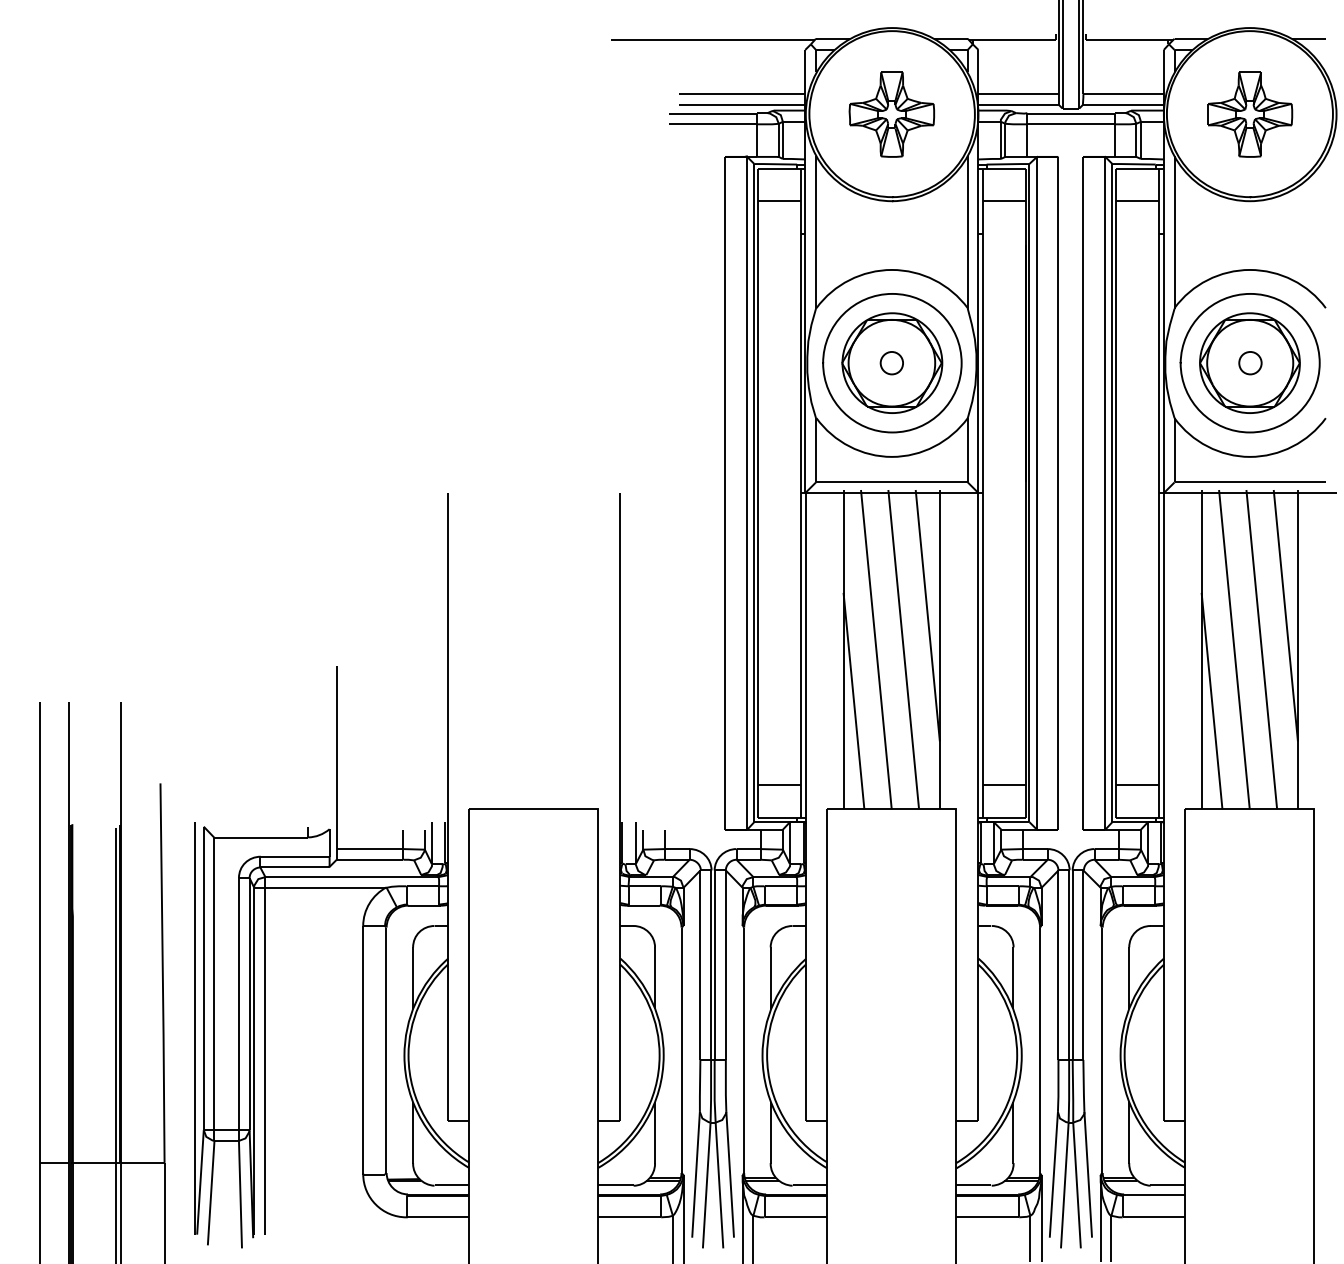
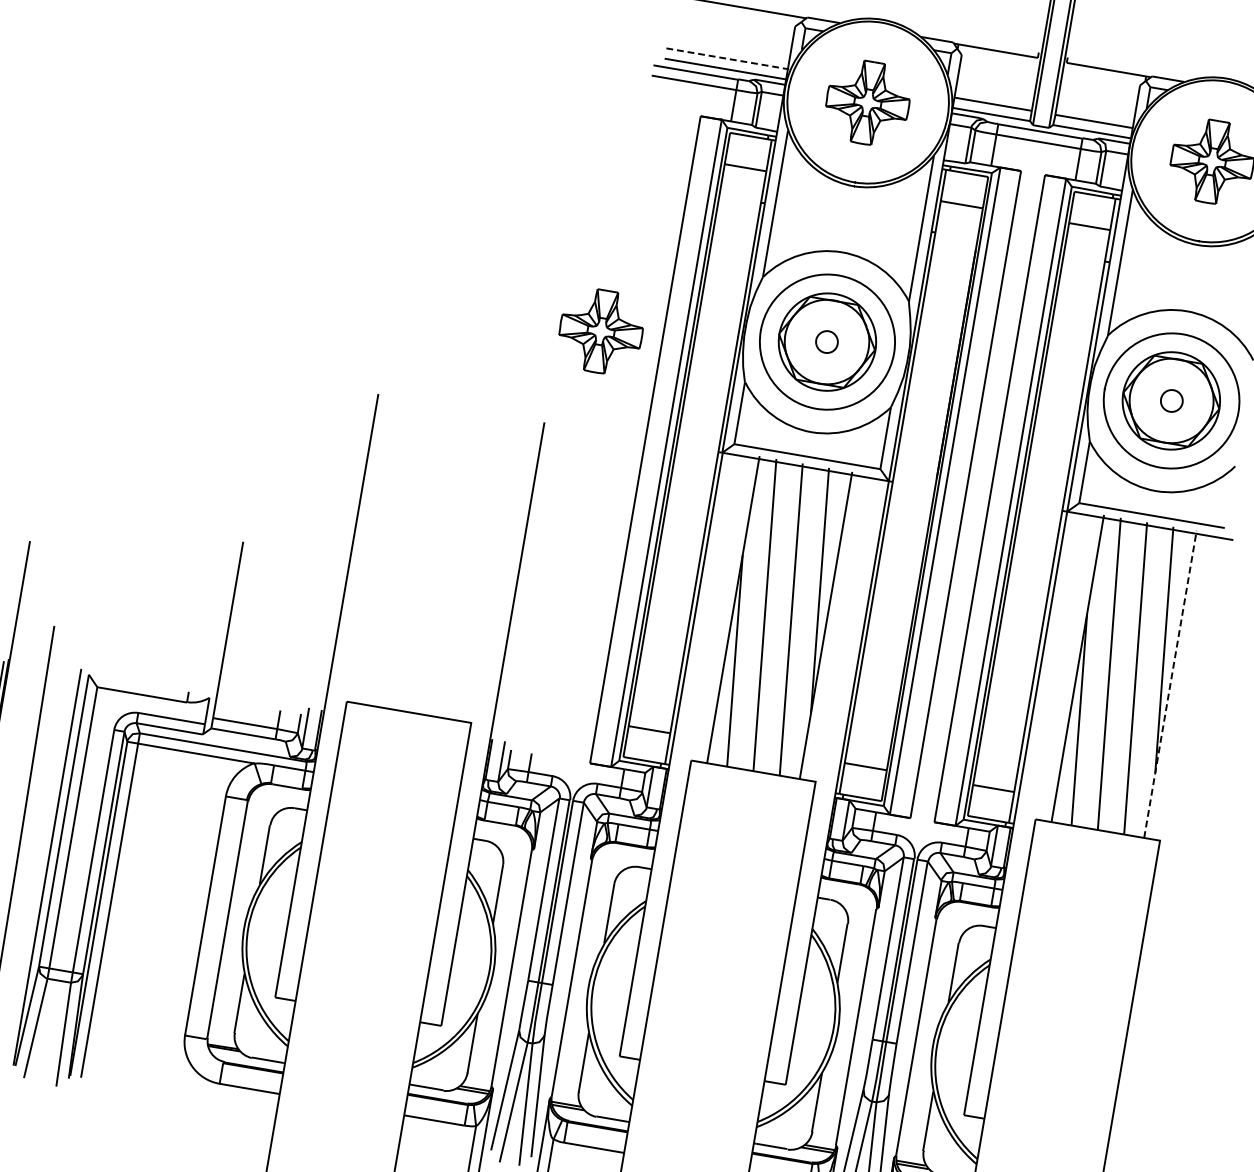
line: (742, 94) -> (727, 59), solid -> dashed
part: (661, 391) -> (600, 331), added
line: (1297, 649) -> (1170, 684), solid -> dashed

